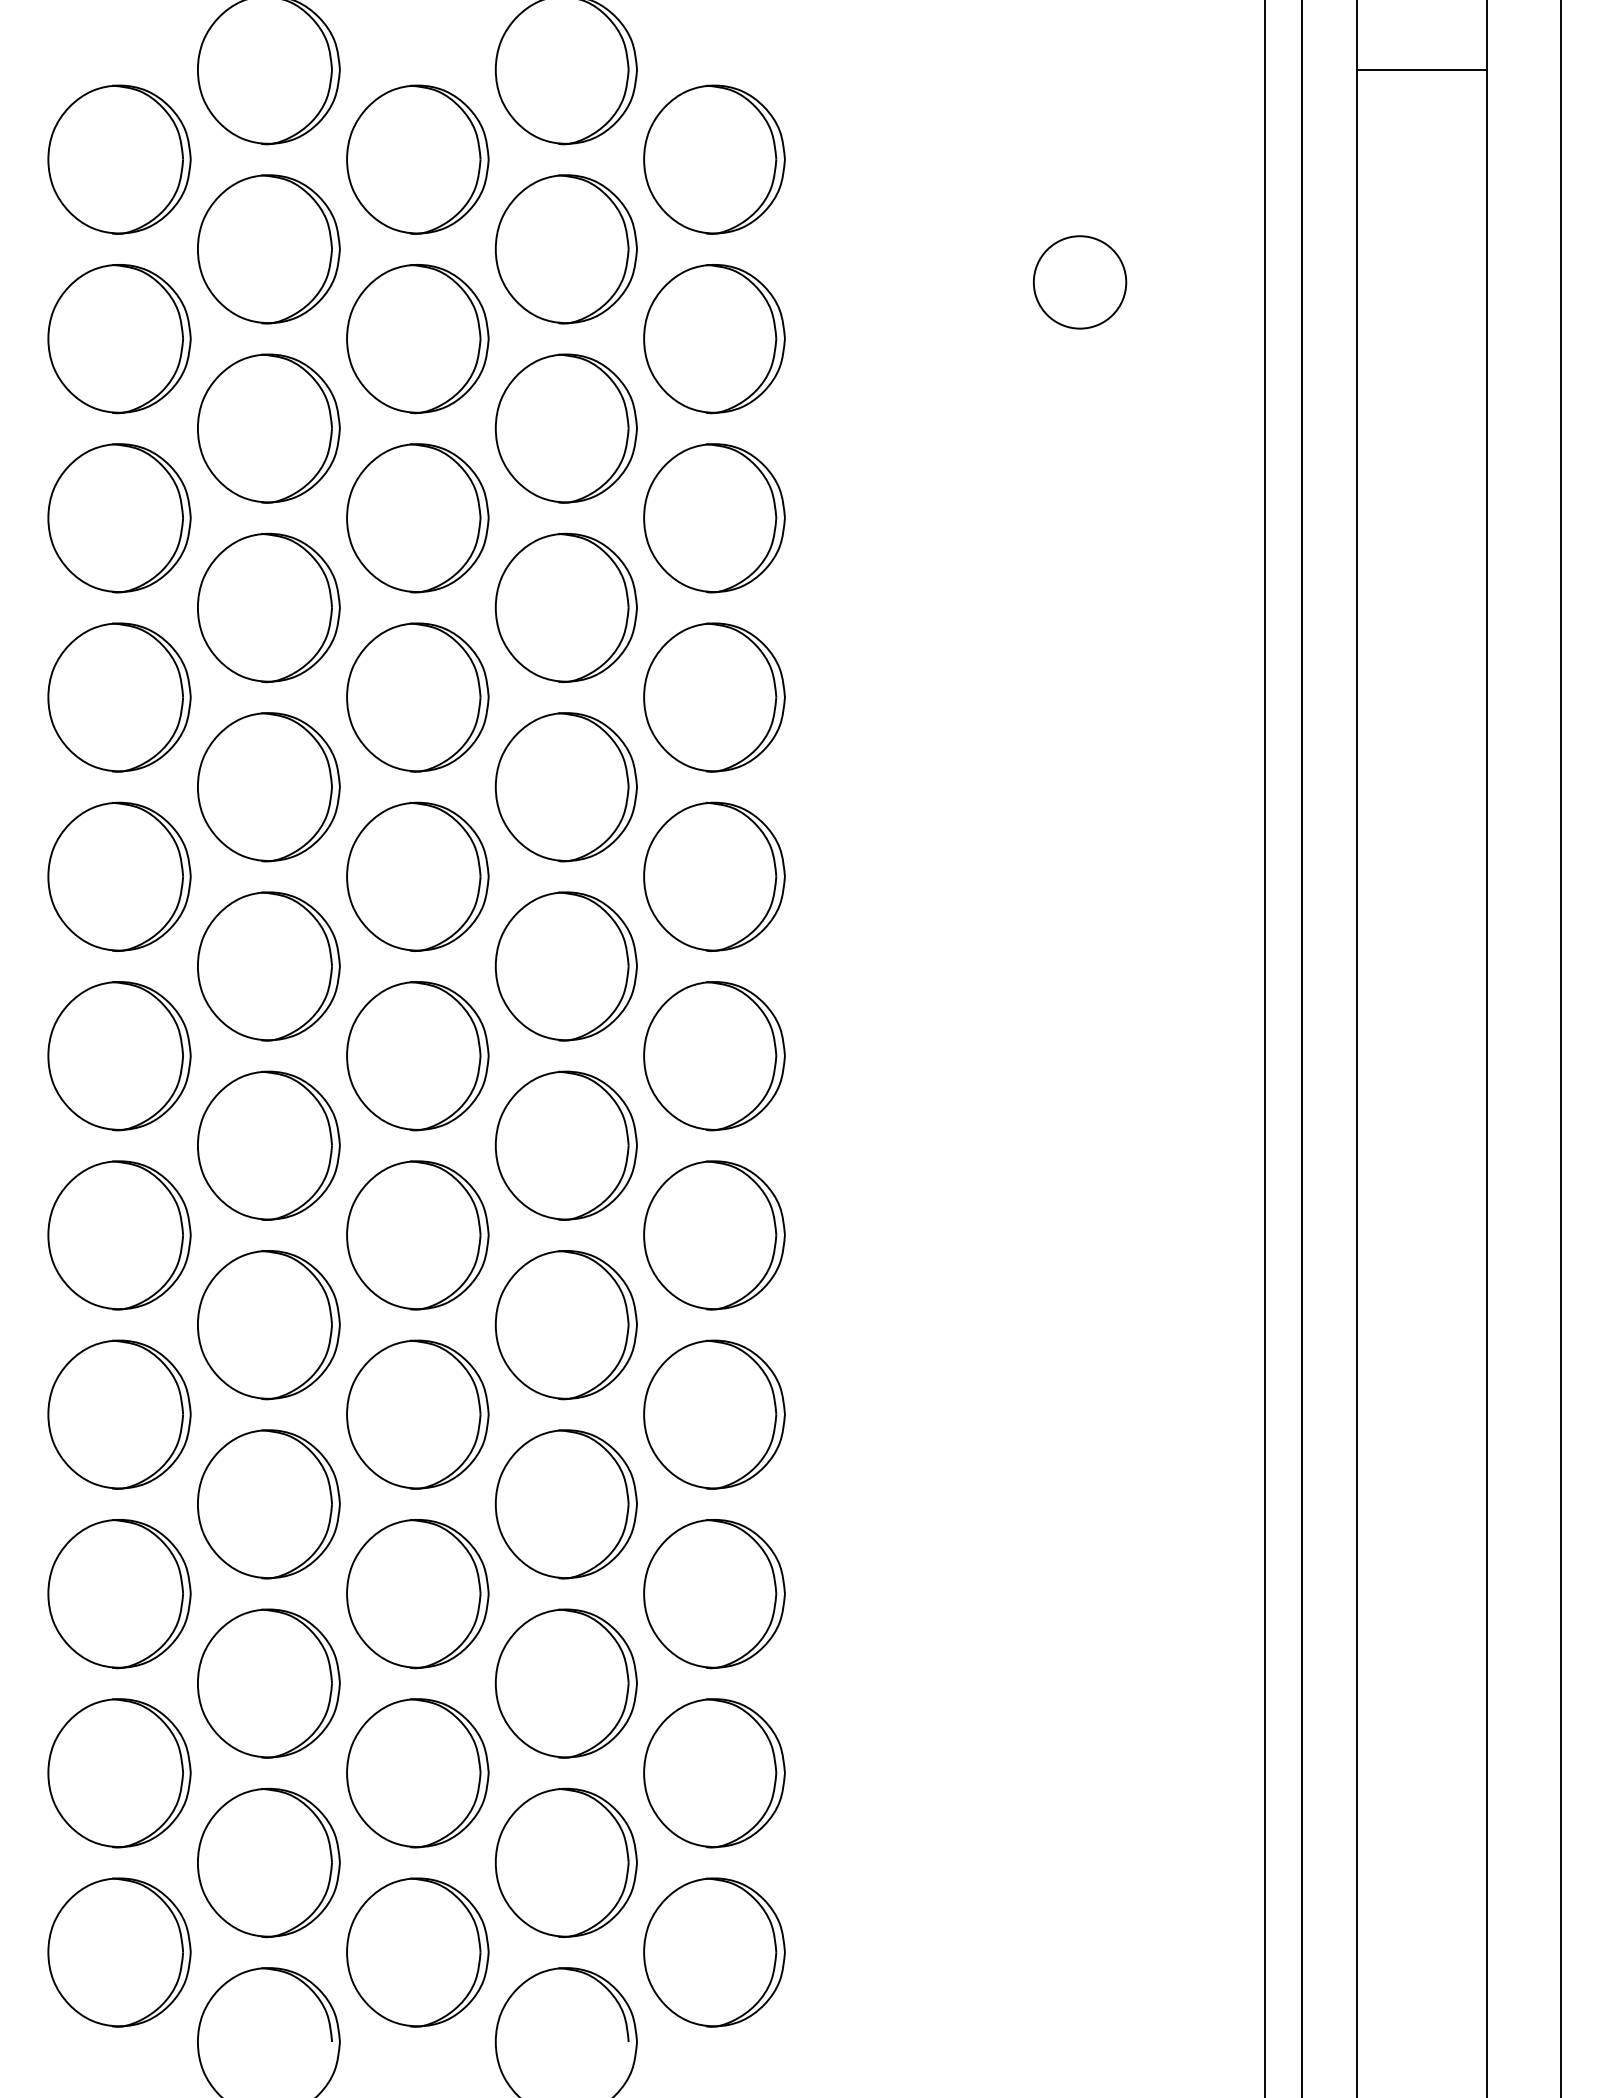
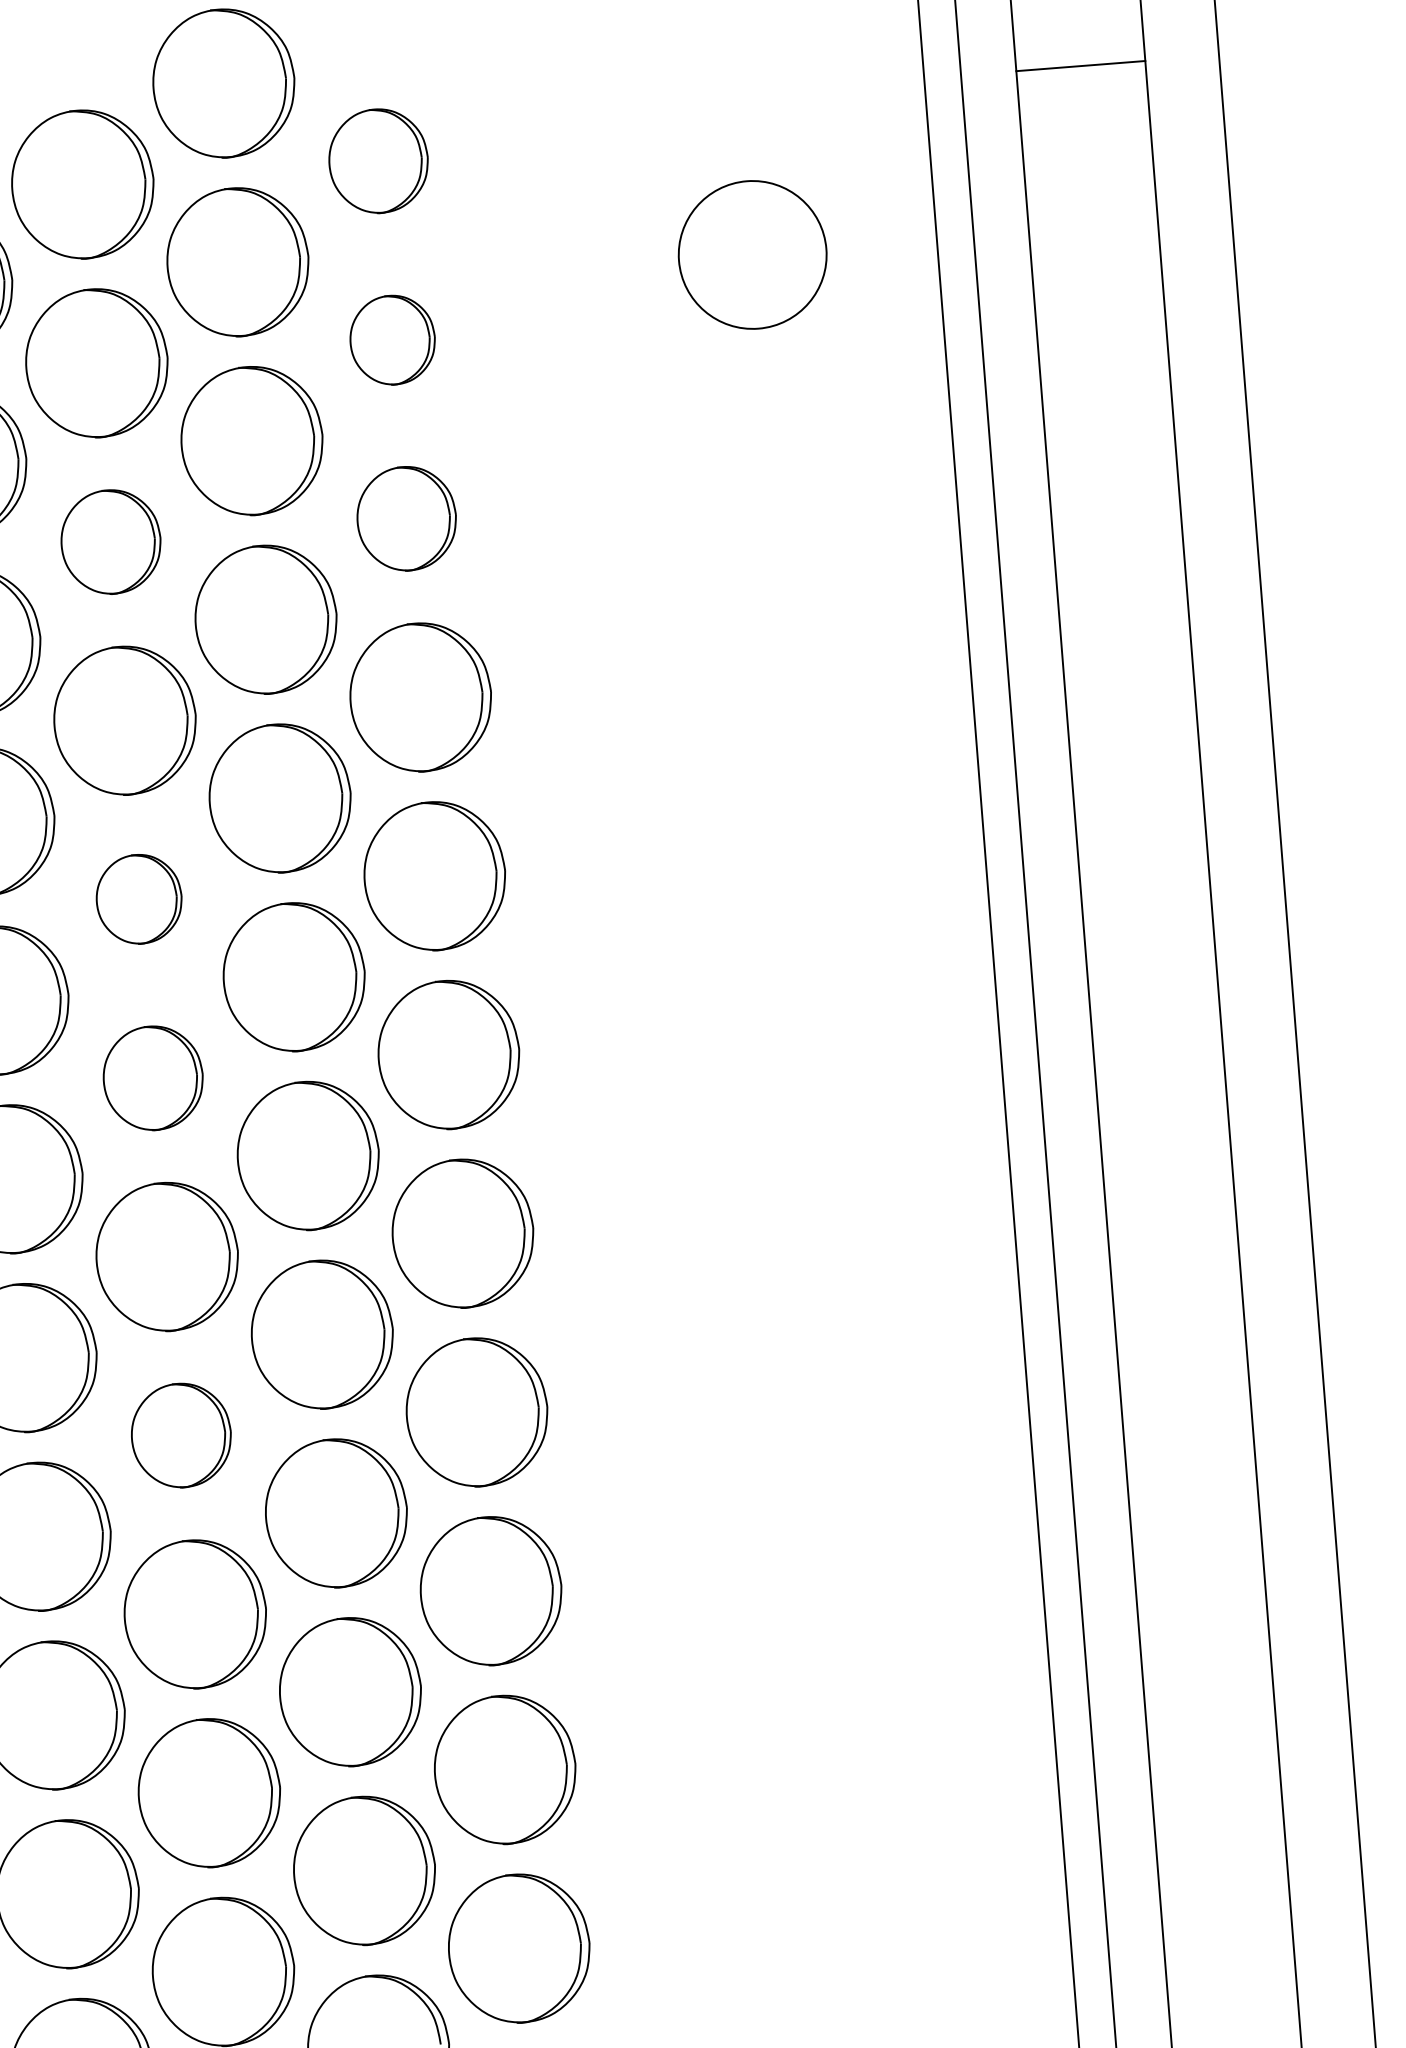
line: (1421, 69) -> (1080, 65), moved
part: (714, 159) -> (378, 161), size x0.7
circle: (1079, 282) -> (752, 255), size x1.6
part: (714, 339) -> (392, 340), size x0.6
part: (417, 518) -> (110, 542), size x0.7
part: (714, 518) -> (406, 518), size x0.7
part: (417, 876) -> (138, 899), size x0.6
part: (417, 1056) -> (152, 1078), size x0.7
part: (417, 1414) -> (181, 1435), size x0.7

